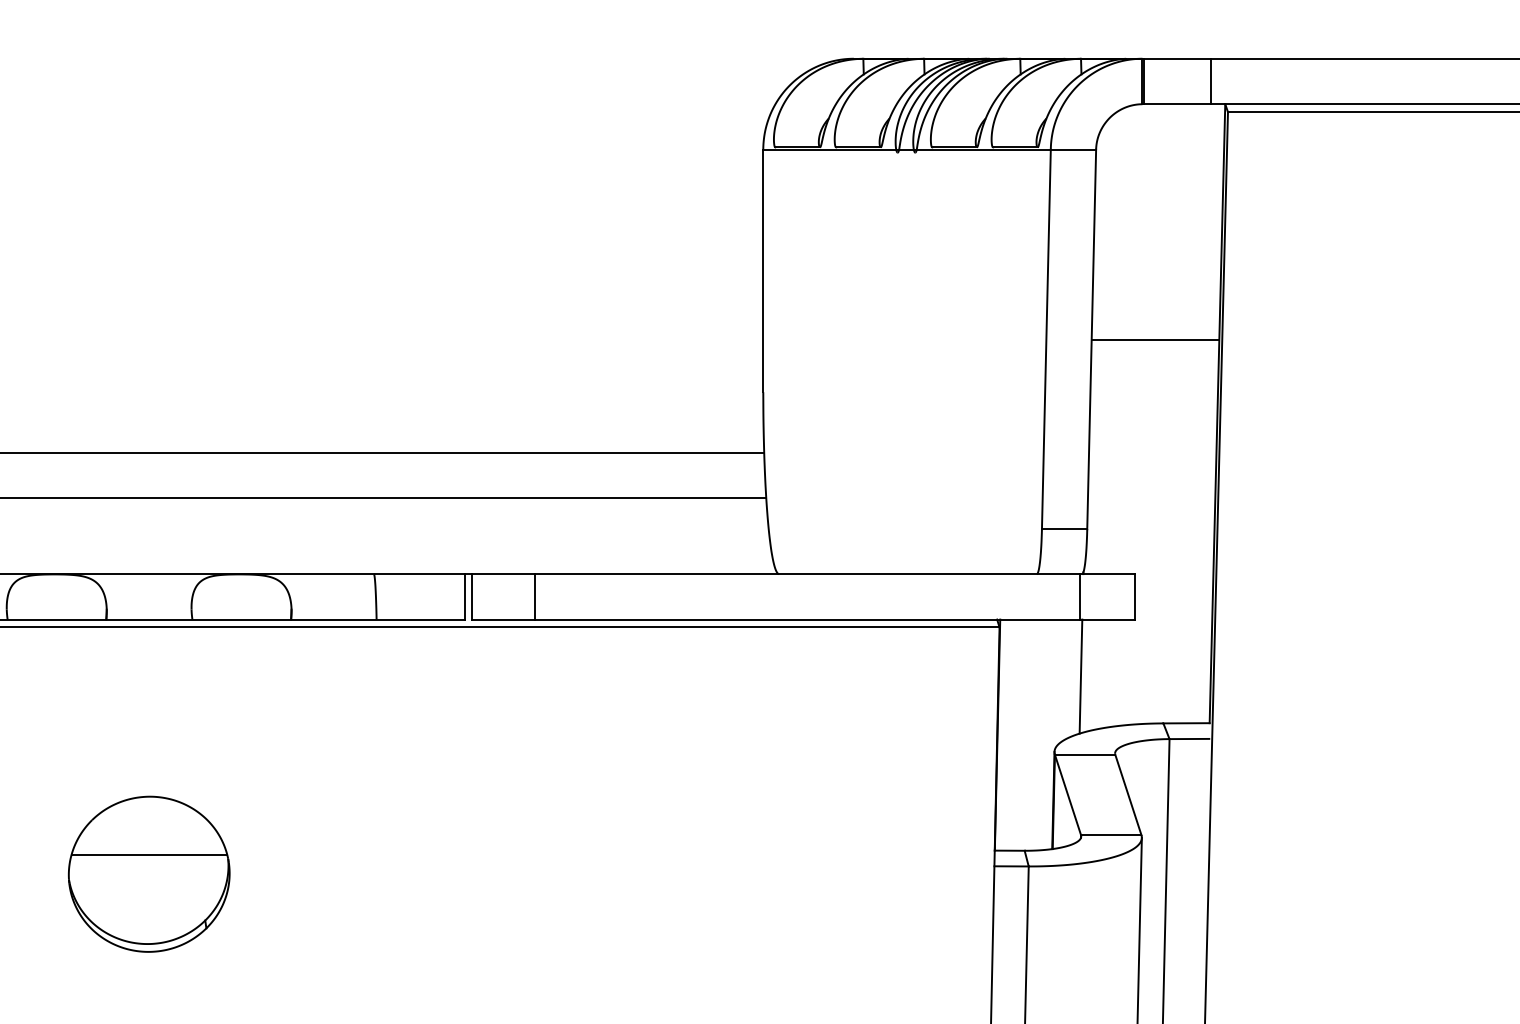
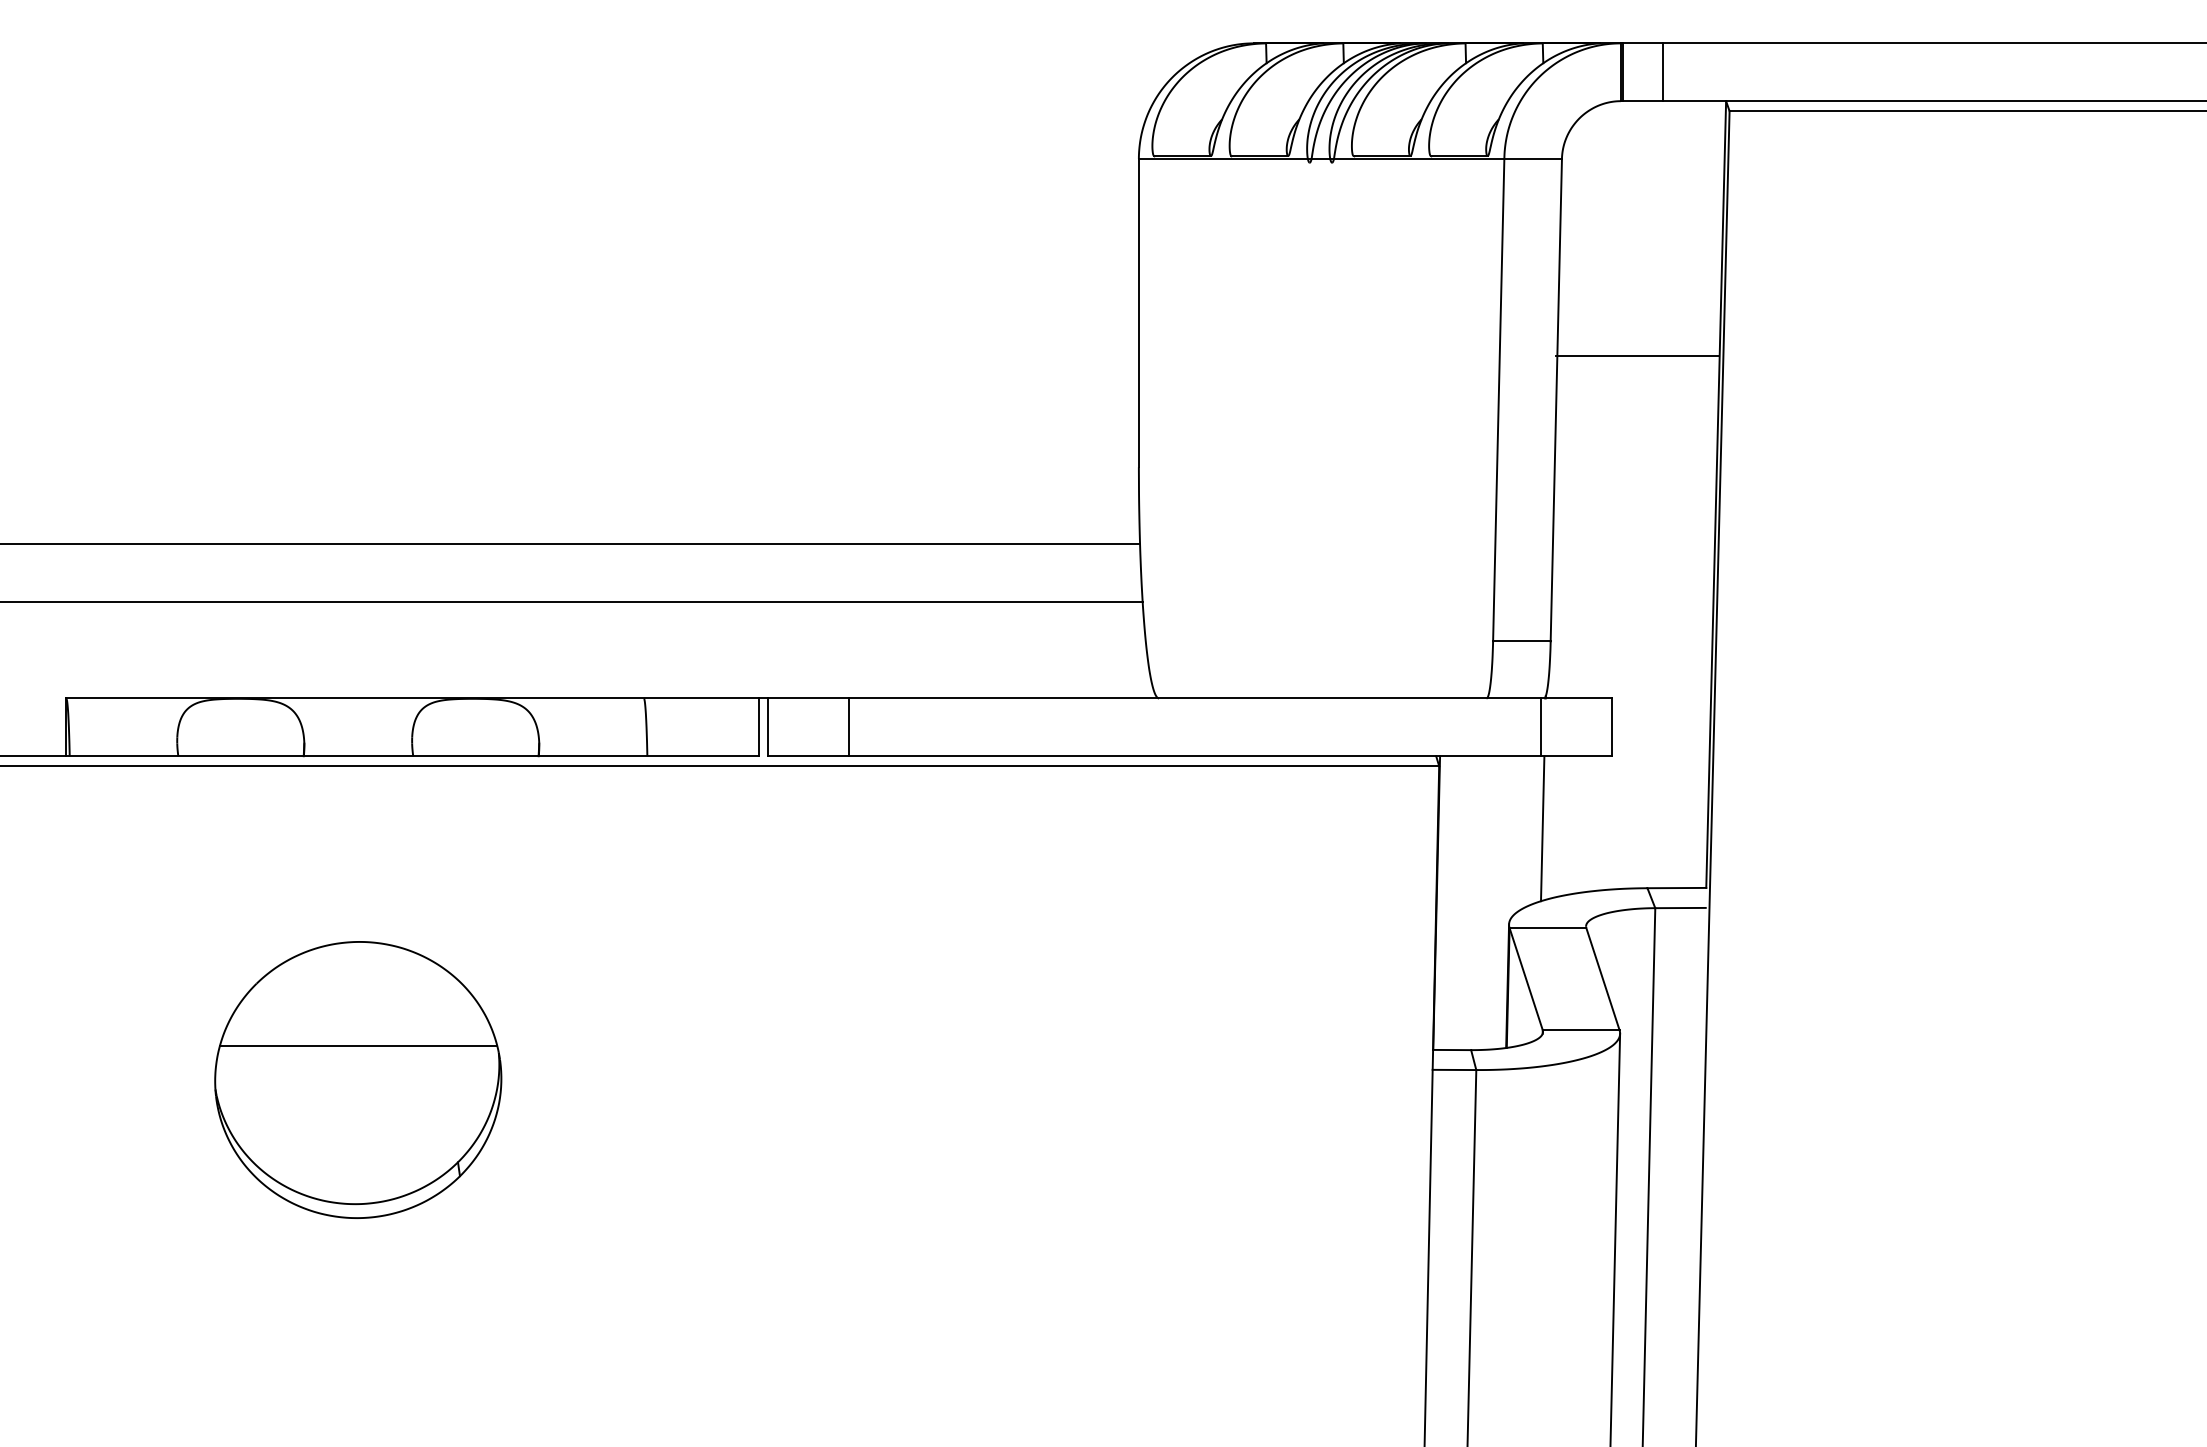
line: (1210, 81) -> (1663, 72), moved
line: (1155, 339) -> (1637, 356), moved
part: (149, 873) -> (358, 1079), size x1.4

